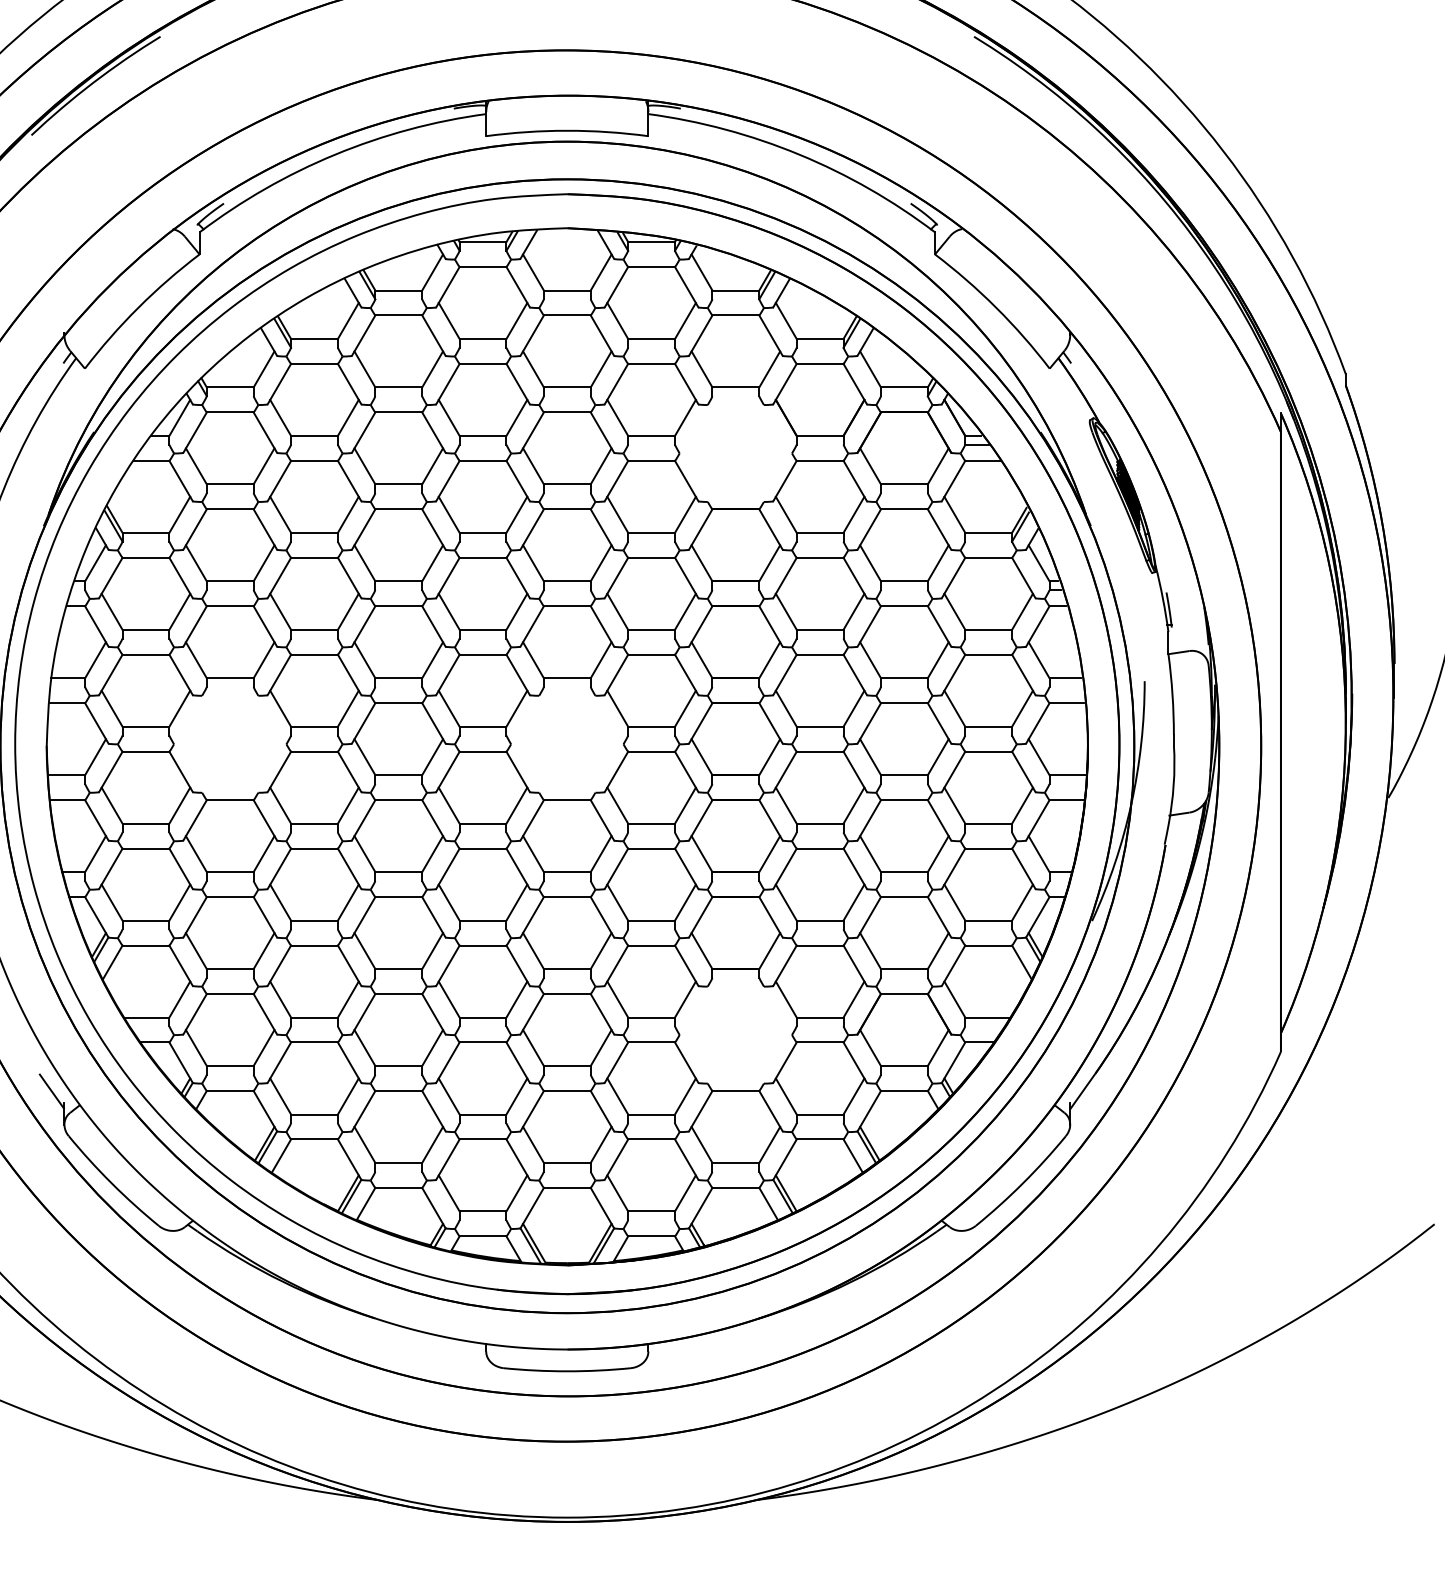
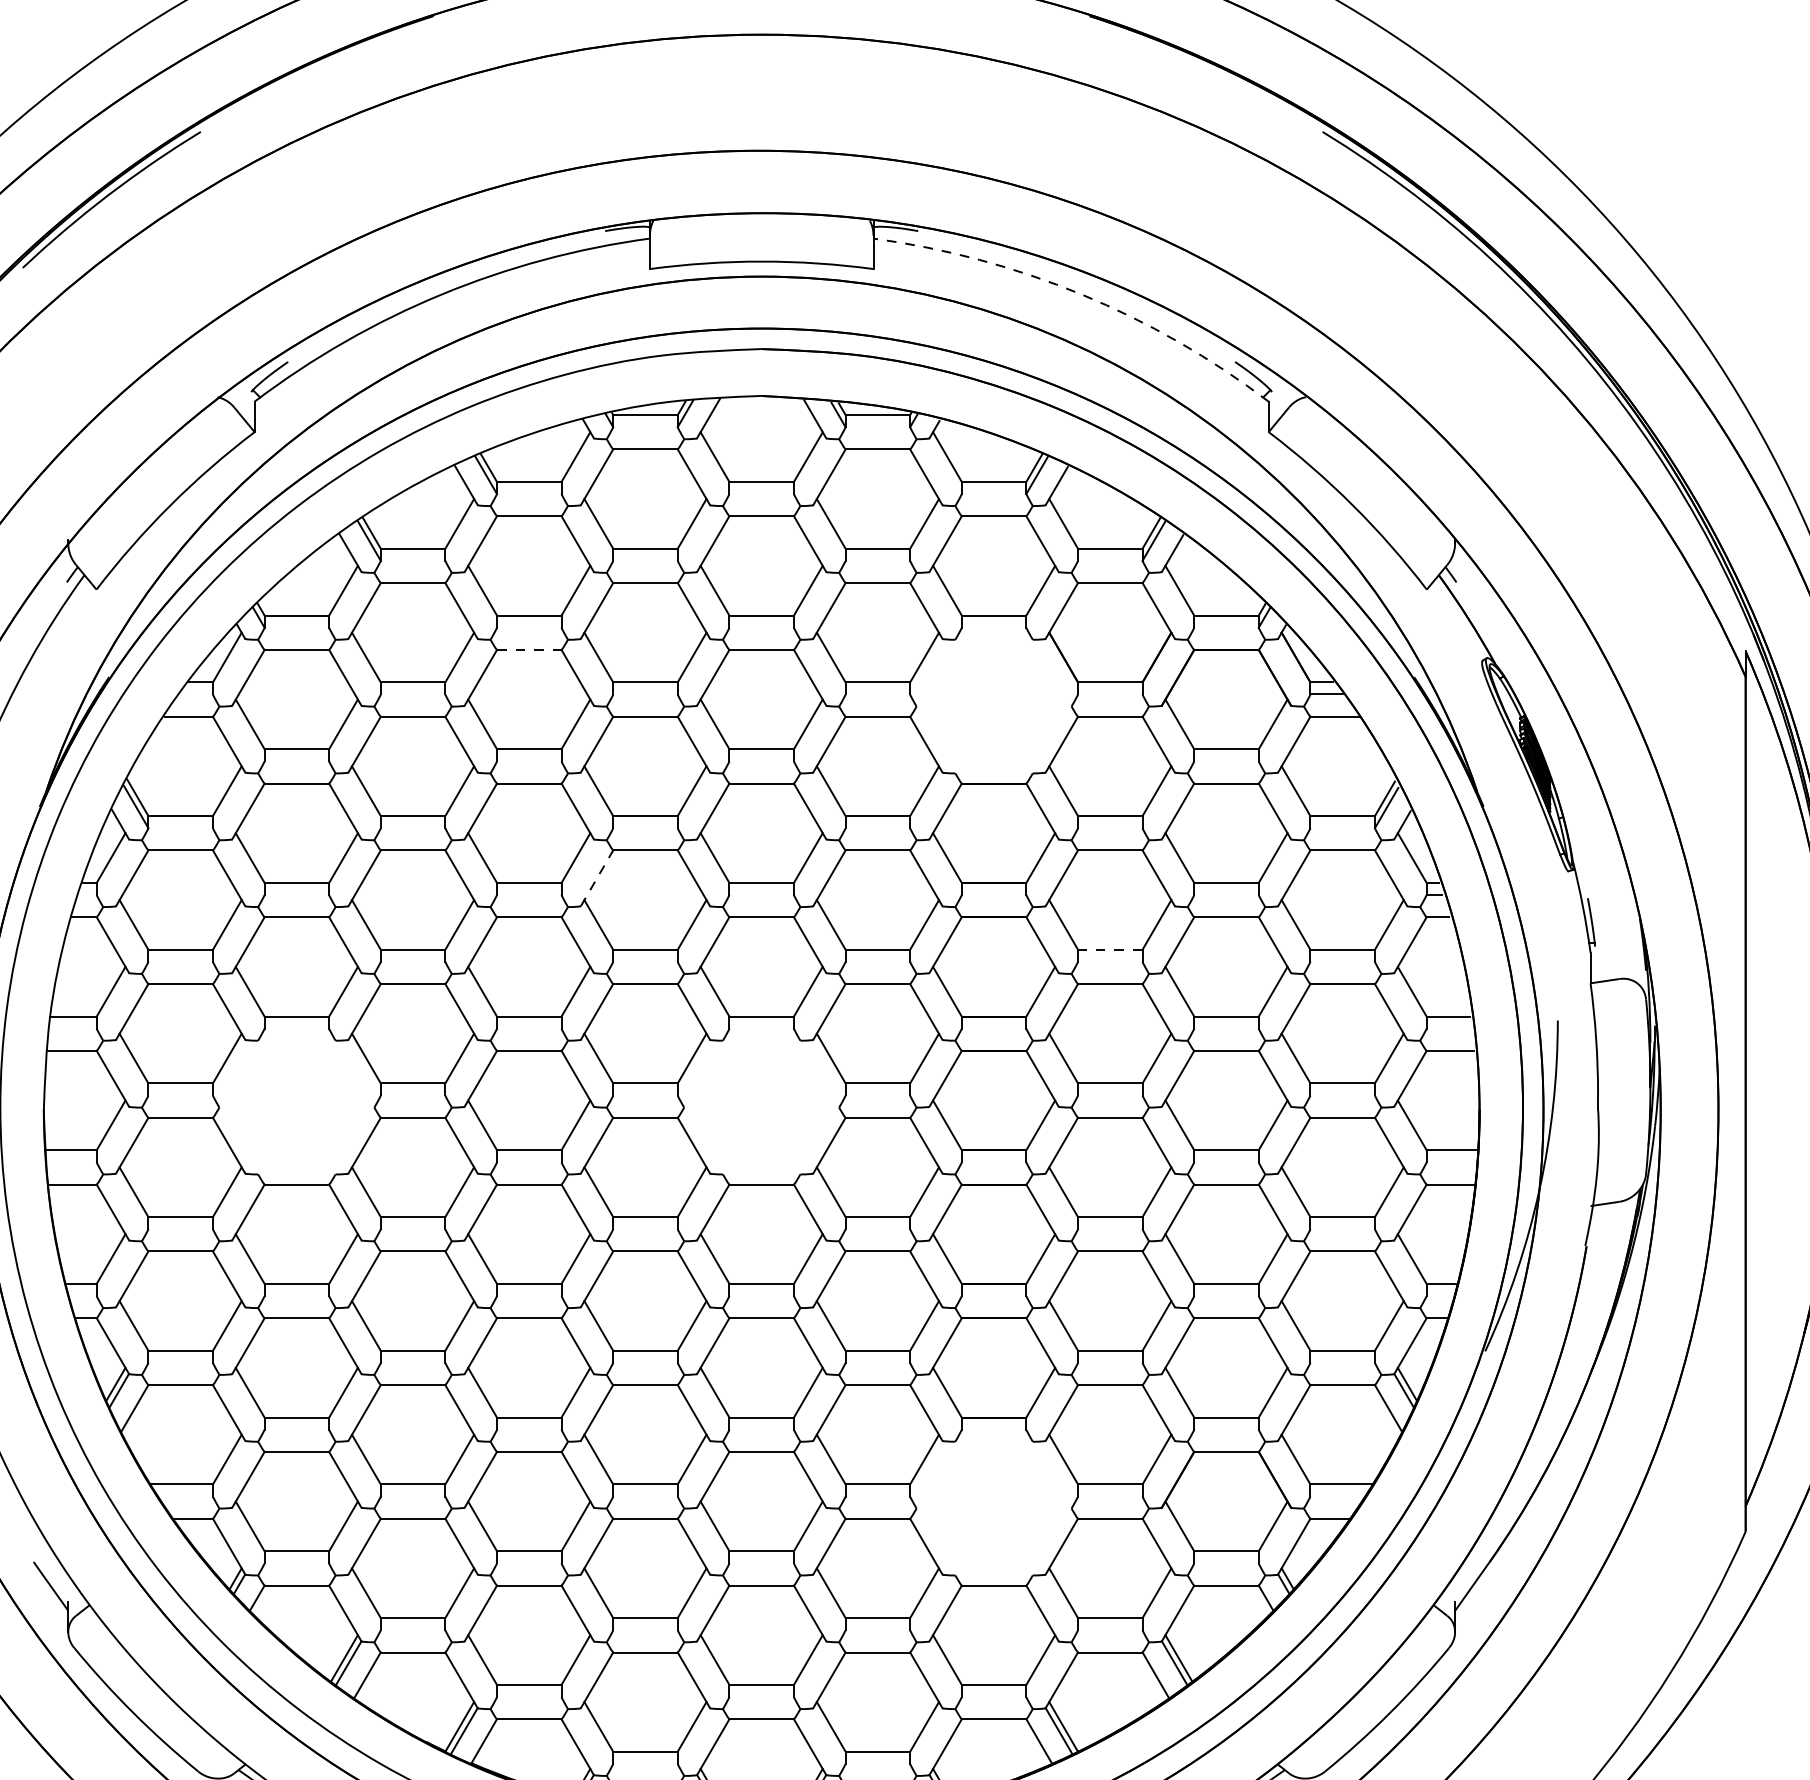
arc: (799, 154) -> (1081, 294), solid -> dashed
line: (399, 412) -> (530, 650), solid -> dashed
line: (448, 577) -> (597, 877), solid -> dashed
line: (819, 629) -> (1109, 949), solid -> dashed

